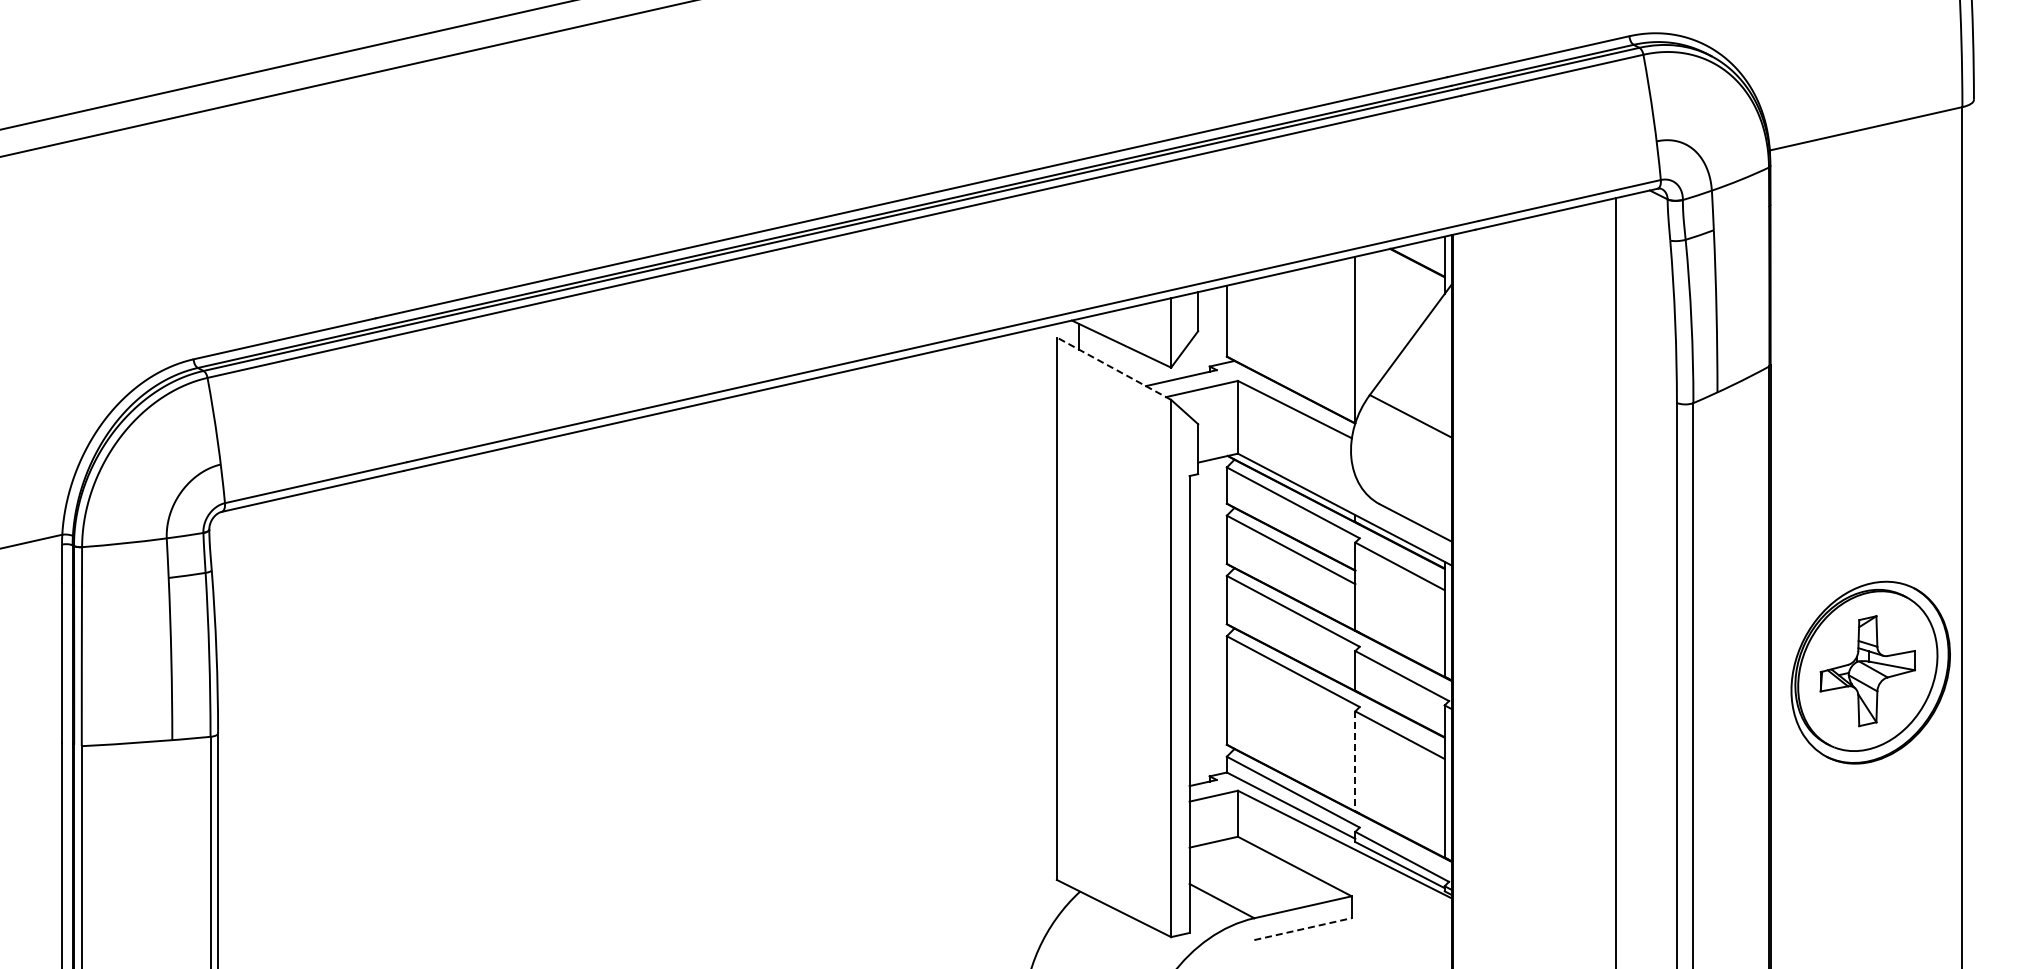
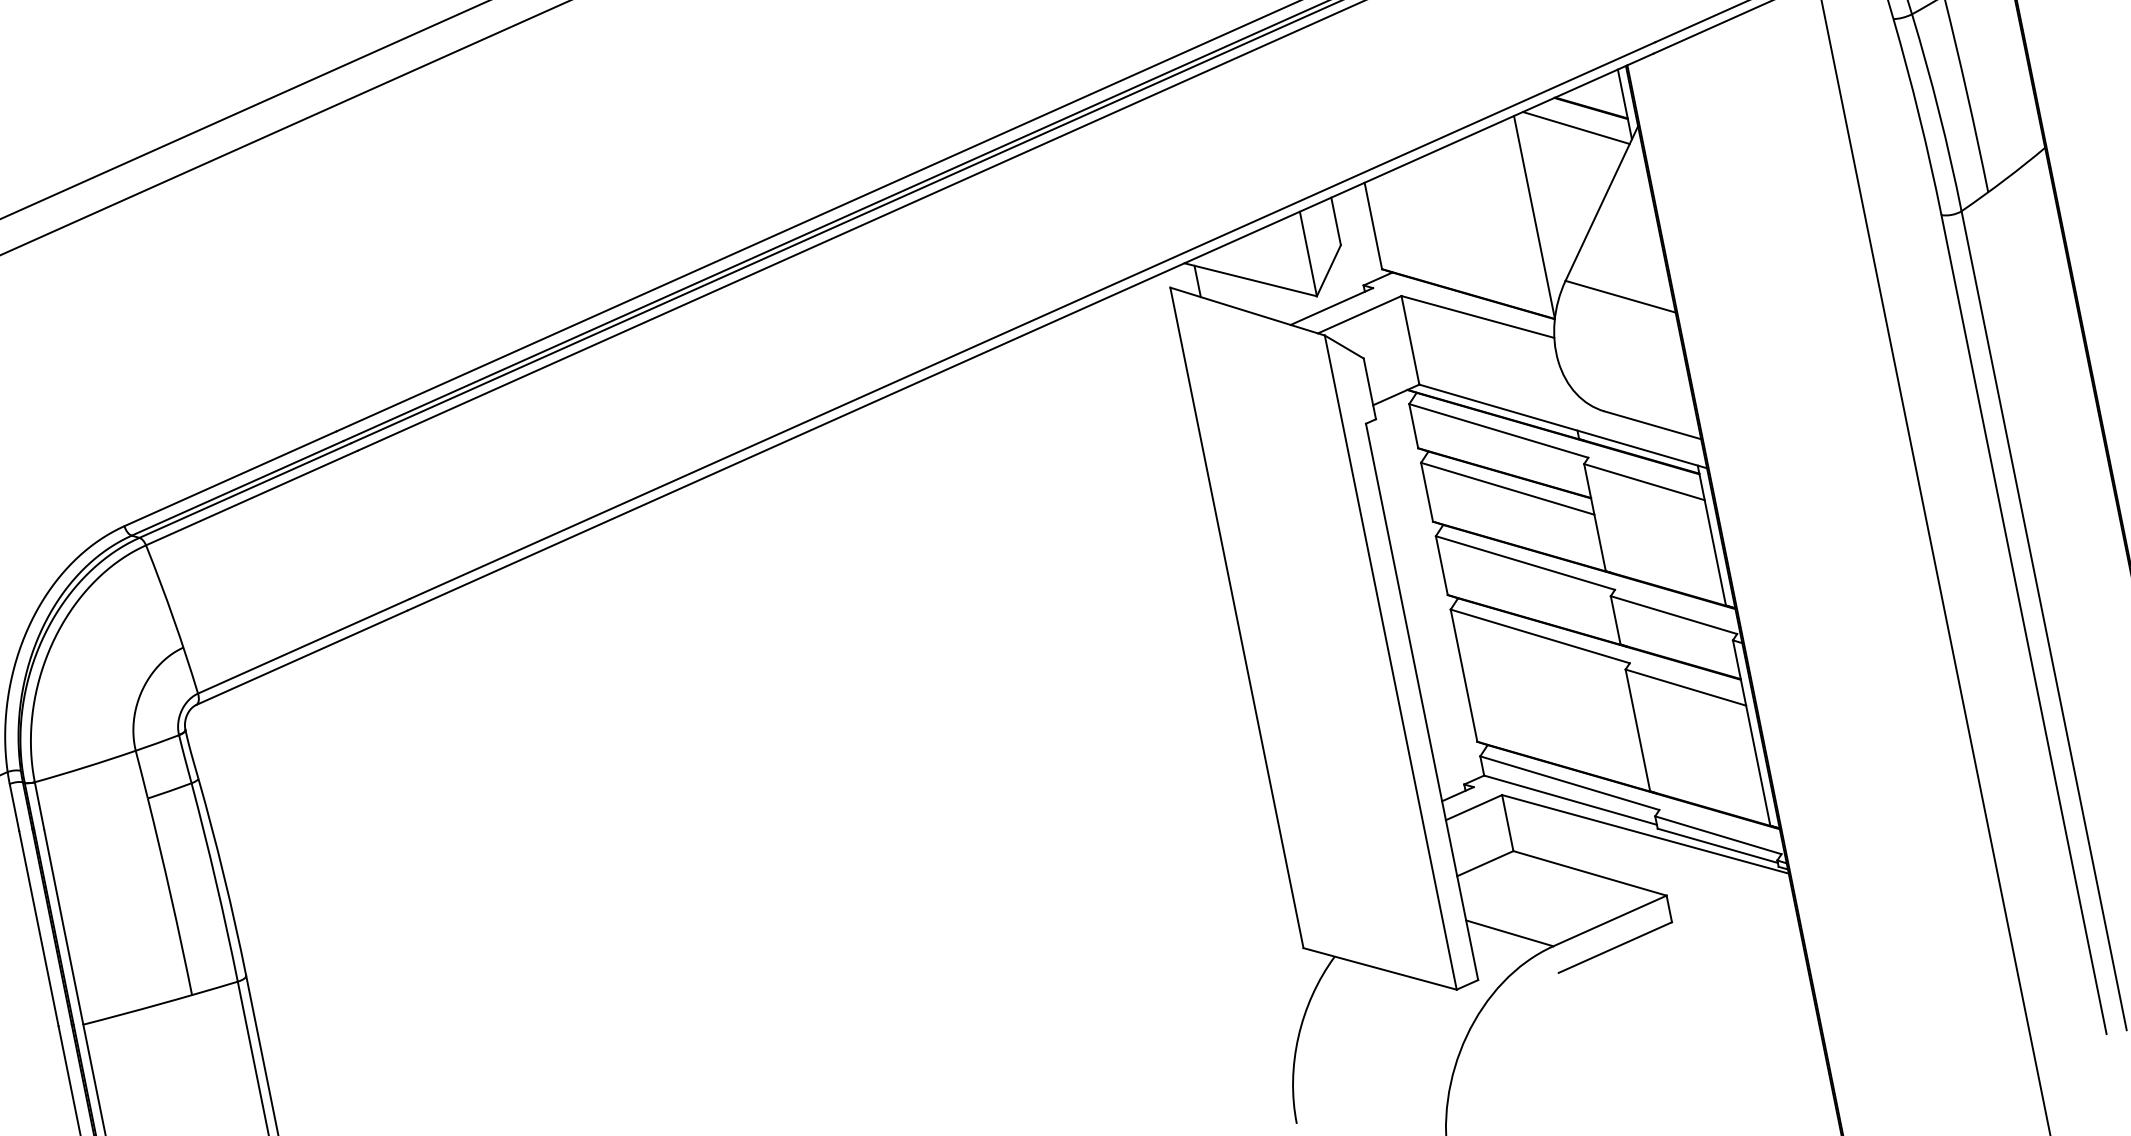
line: (1402, 276) -> (1576, 128), added
line: (1113, 368) -> (1246, 311), dashed -> solid
line: (1355, 761) -> (1638, 730), dashed -> solid
line: (1303, 929) -> (1616, 947), dashed -> solid

